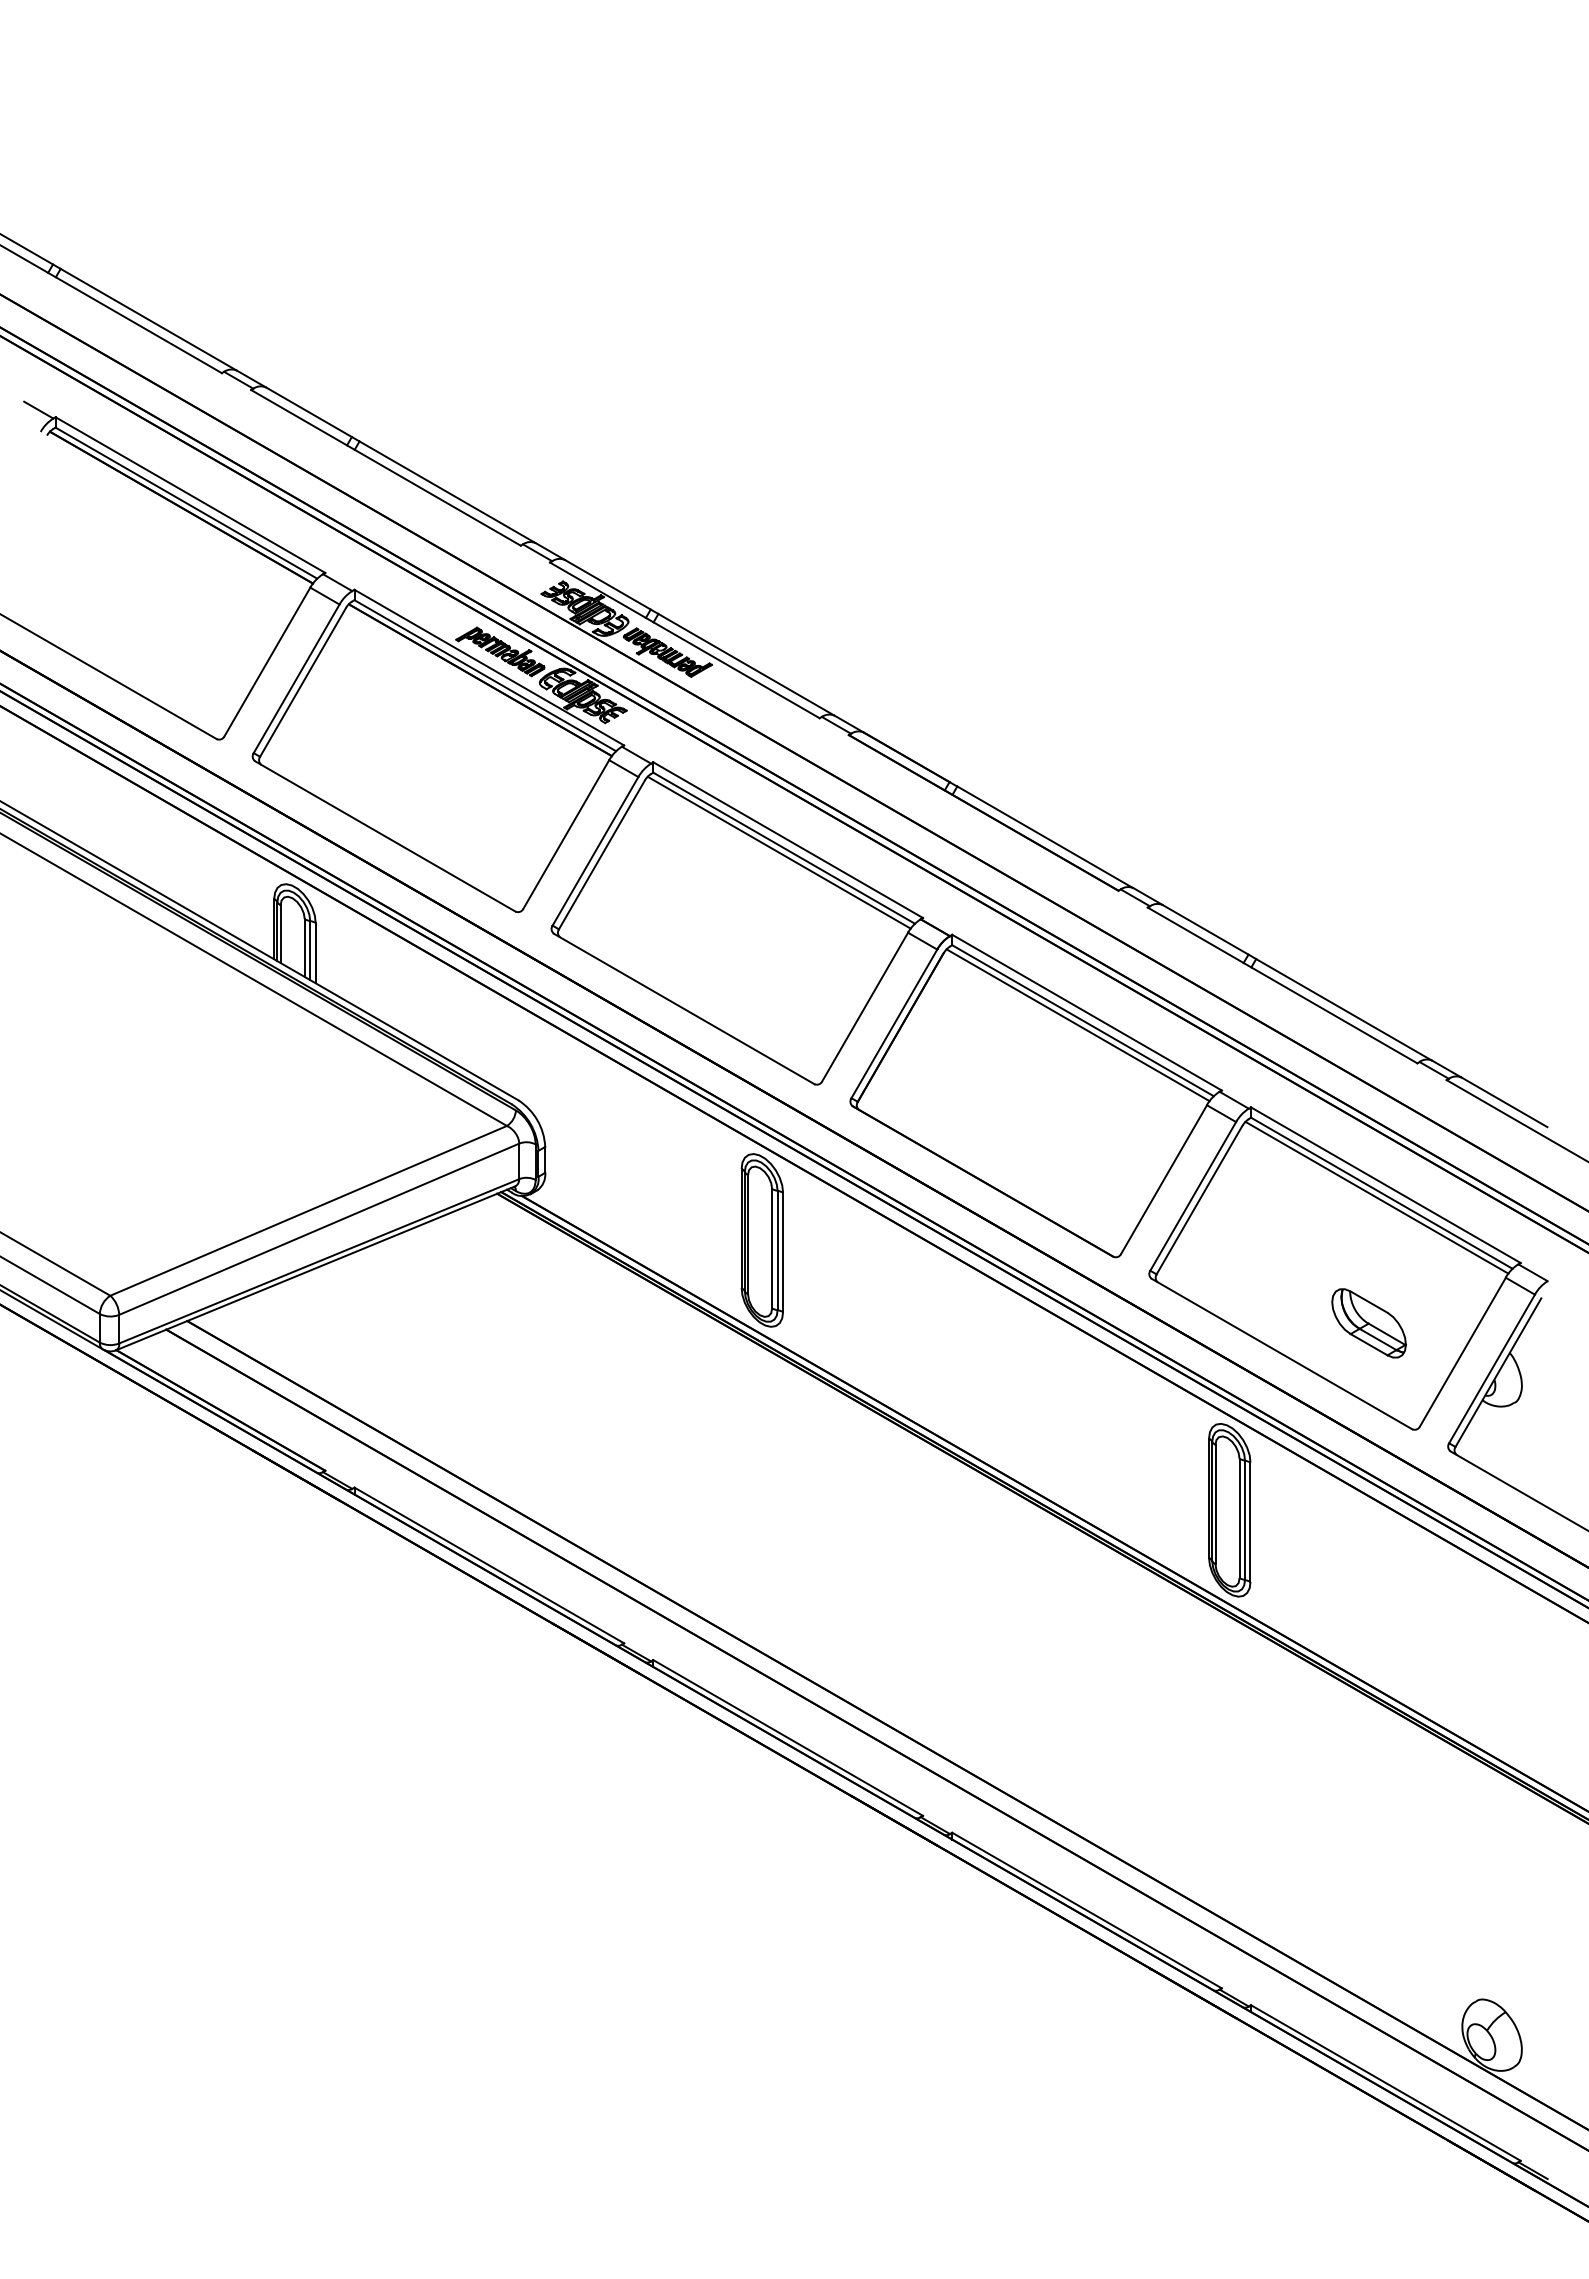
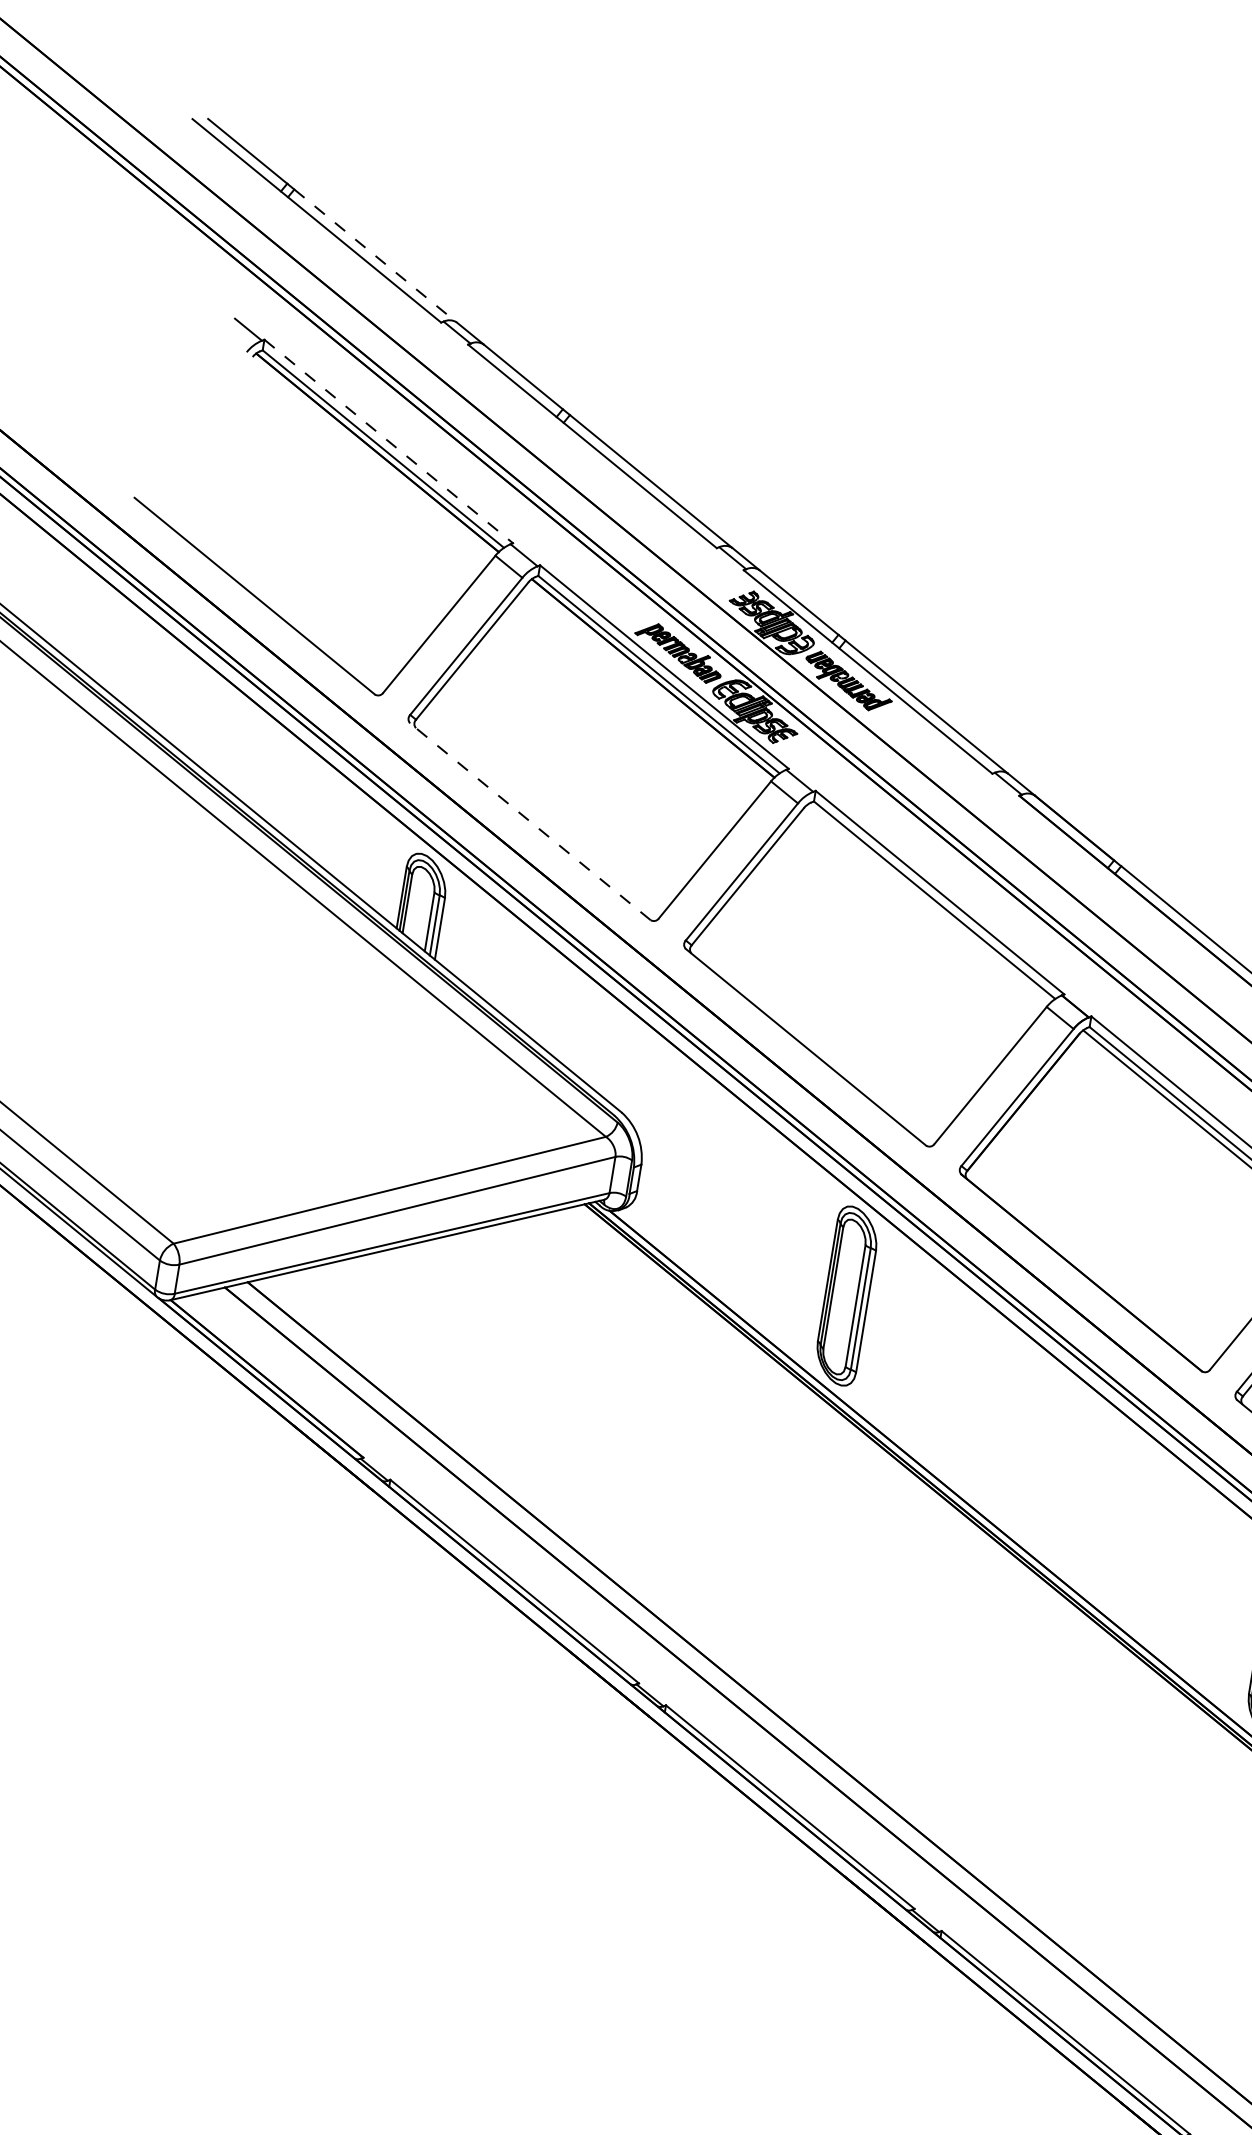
line: (149, 319) -> (376, 255), solid -> dashed
line: (190, 495) -> (388, 441), solid -> dashed
line: (384, 836) -> (529, 821), solid -> dashed
line: (778, 852) -> (928, 903), removed

